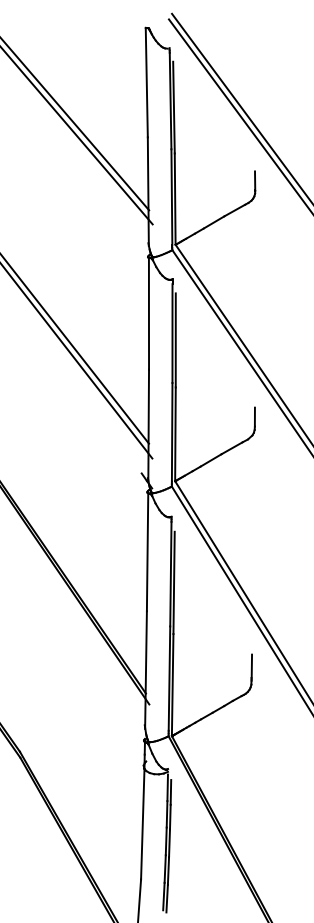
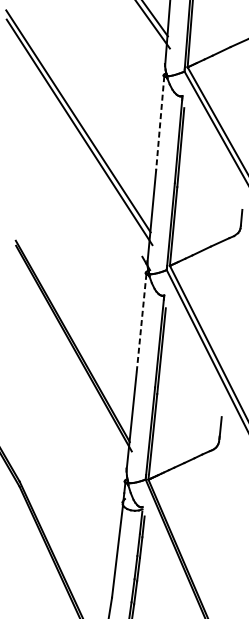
line: (148, 313) -> (159, 123), solid -> dashed
line: (147, 552) -> (141, 323), solid -> dashed

